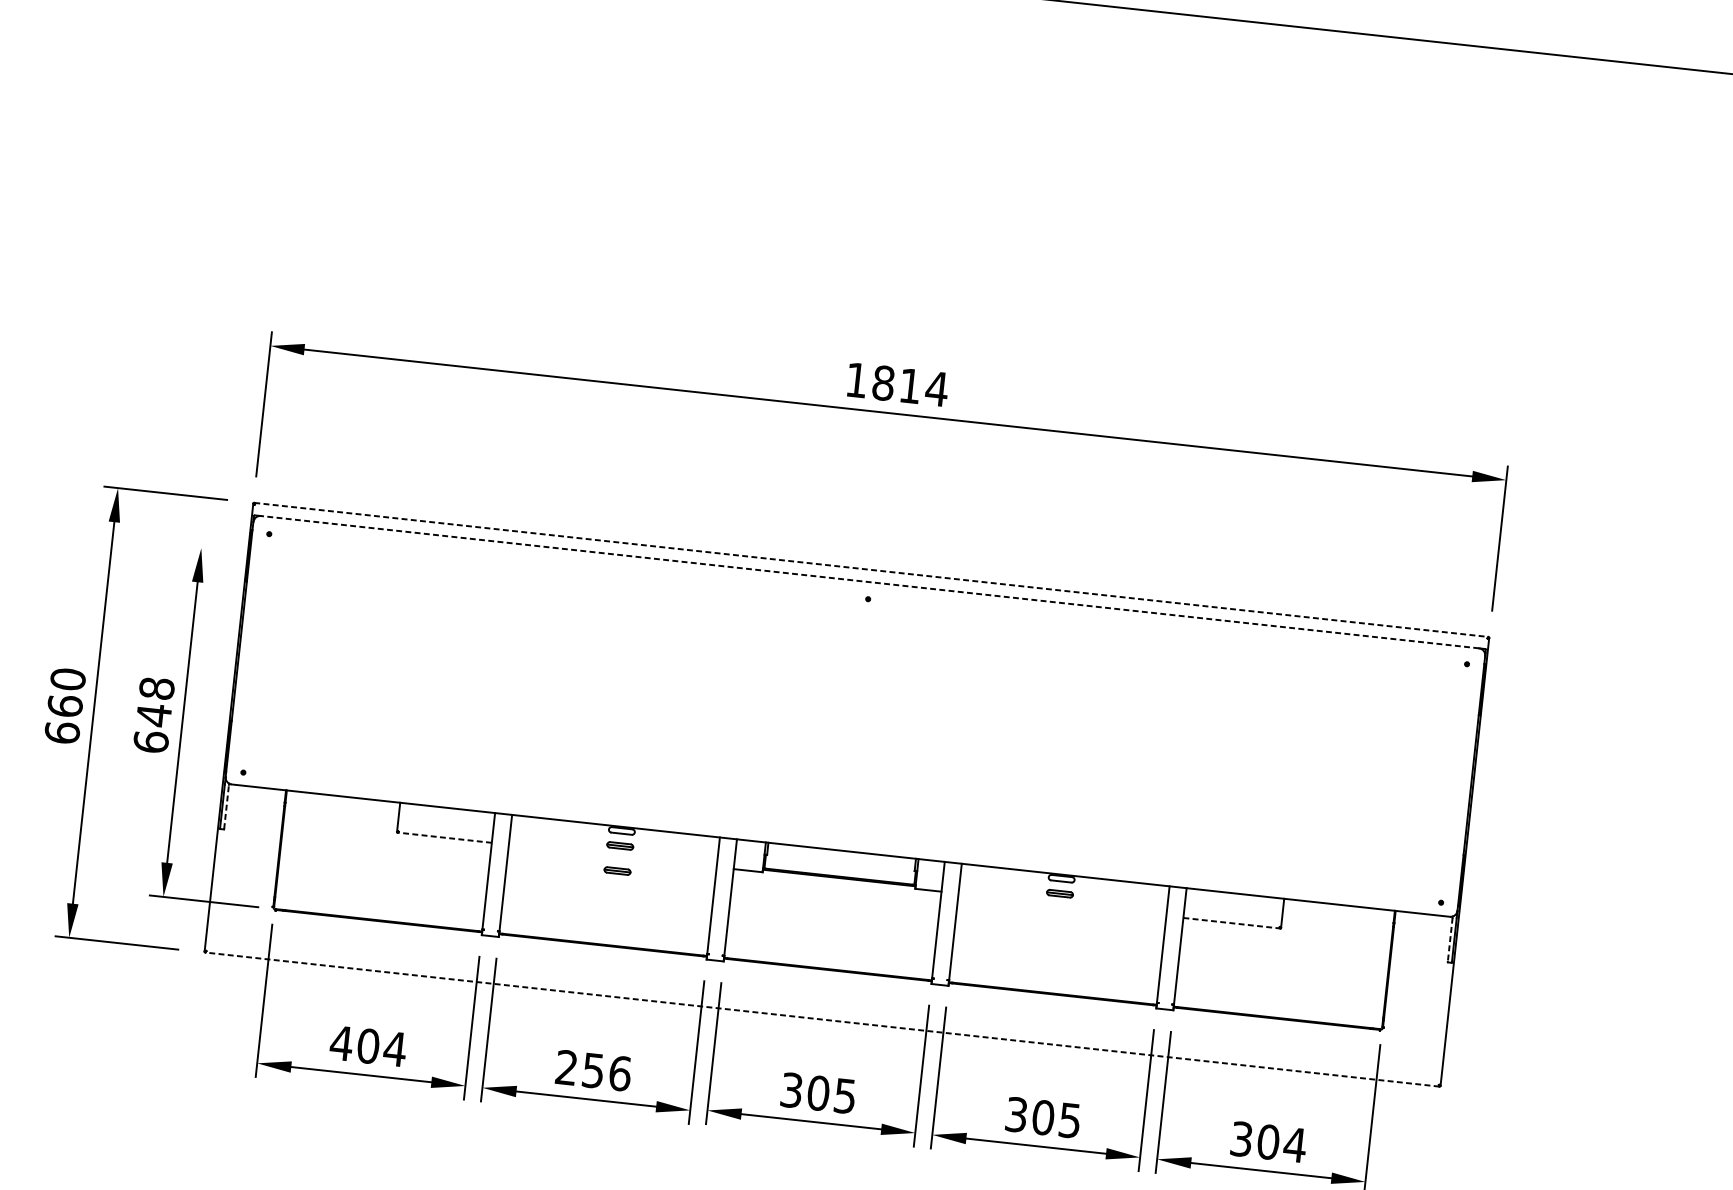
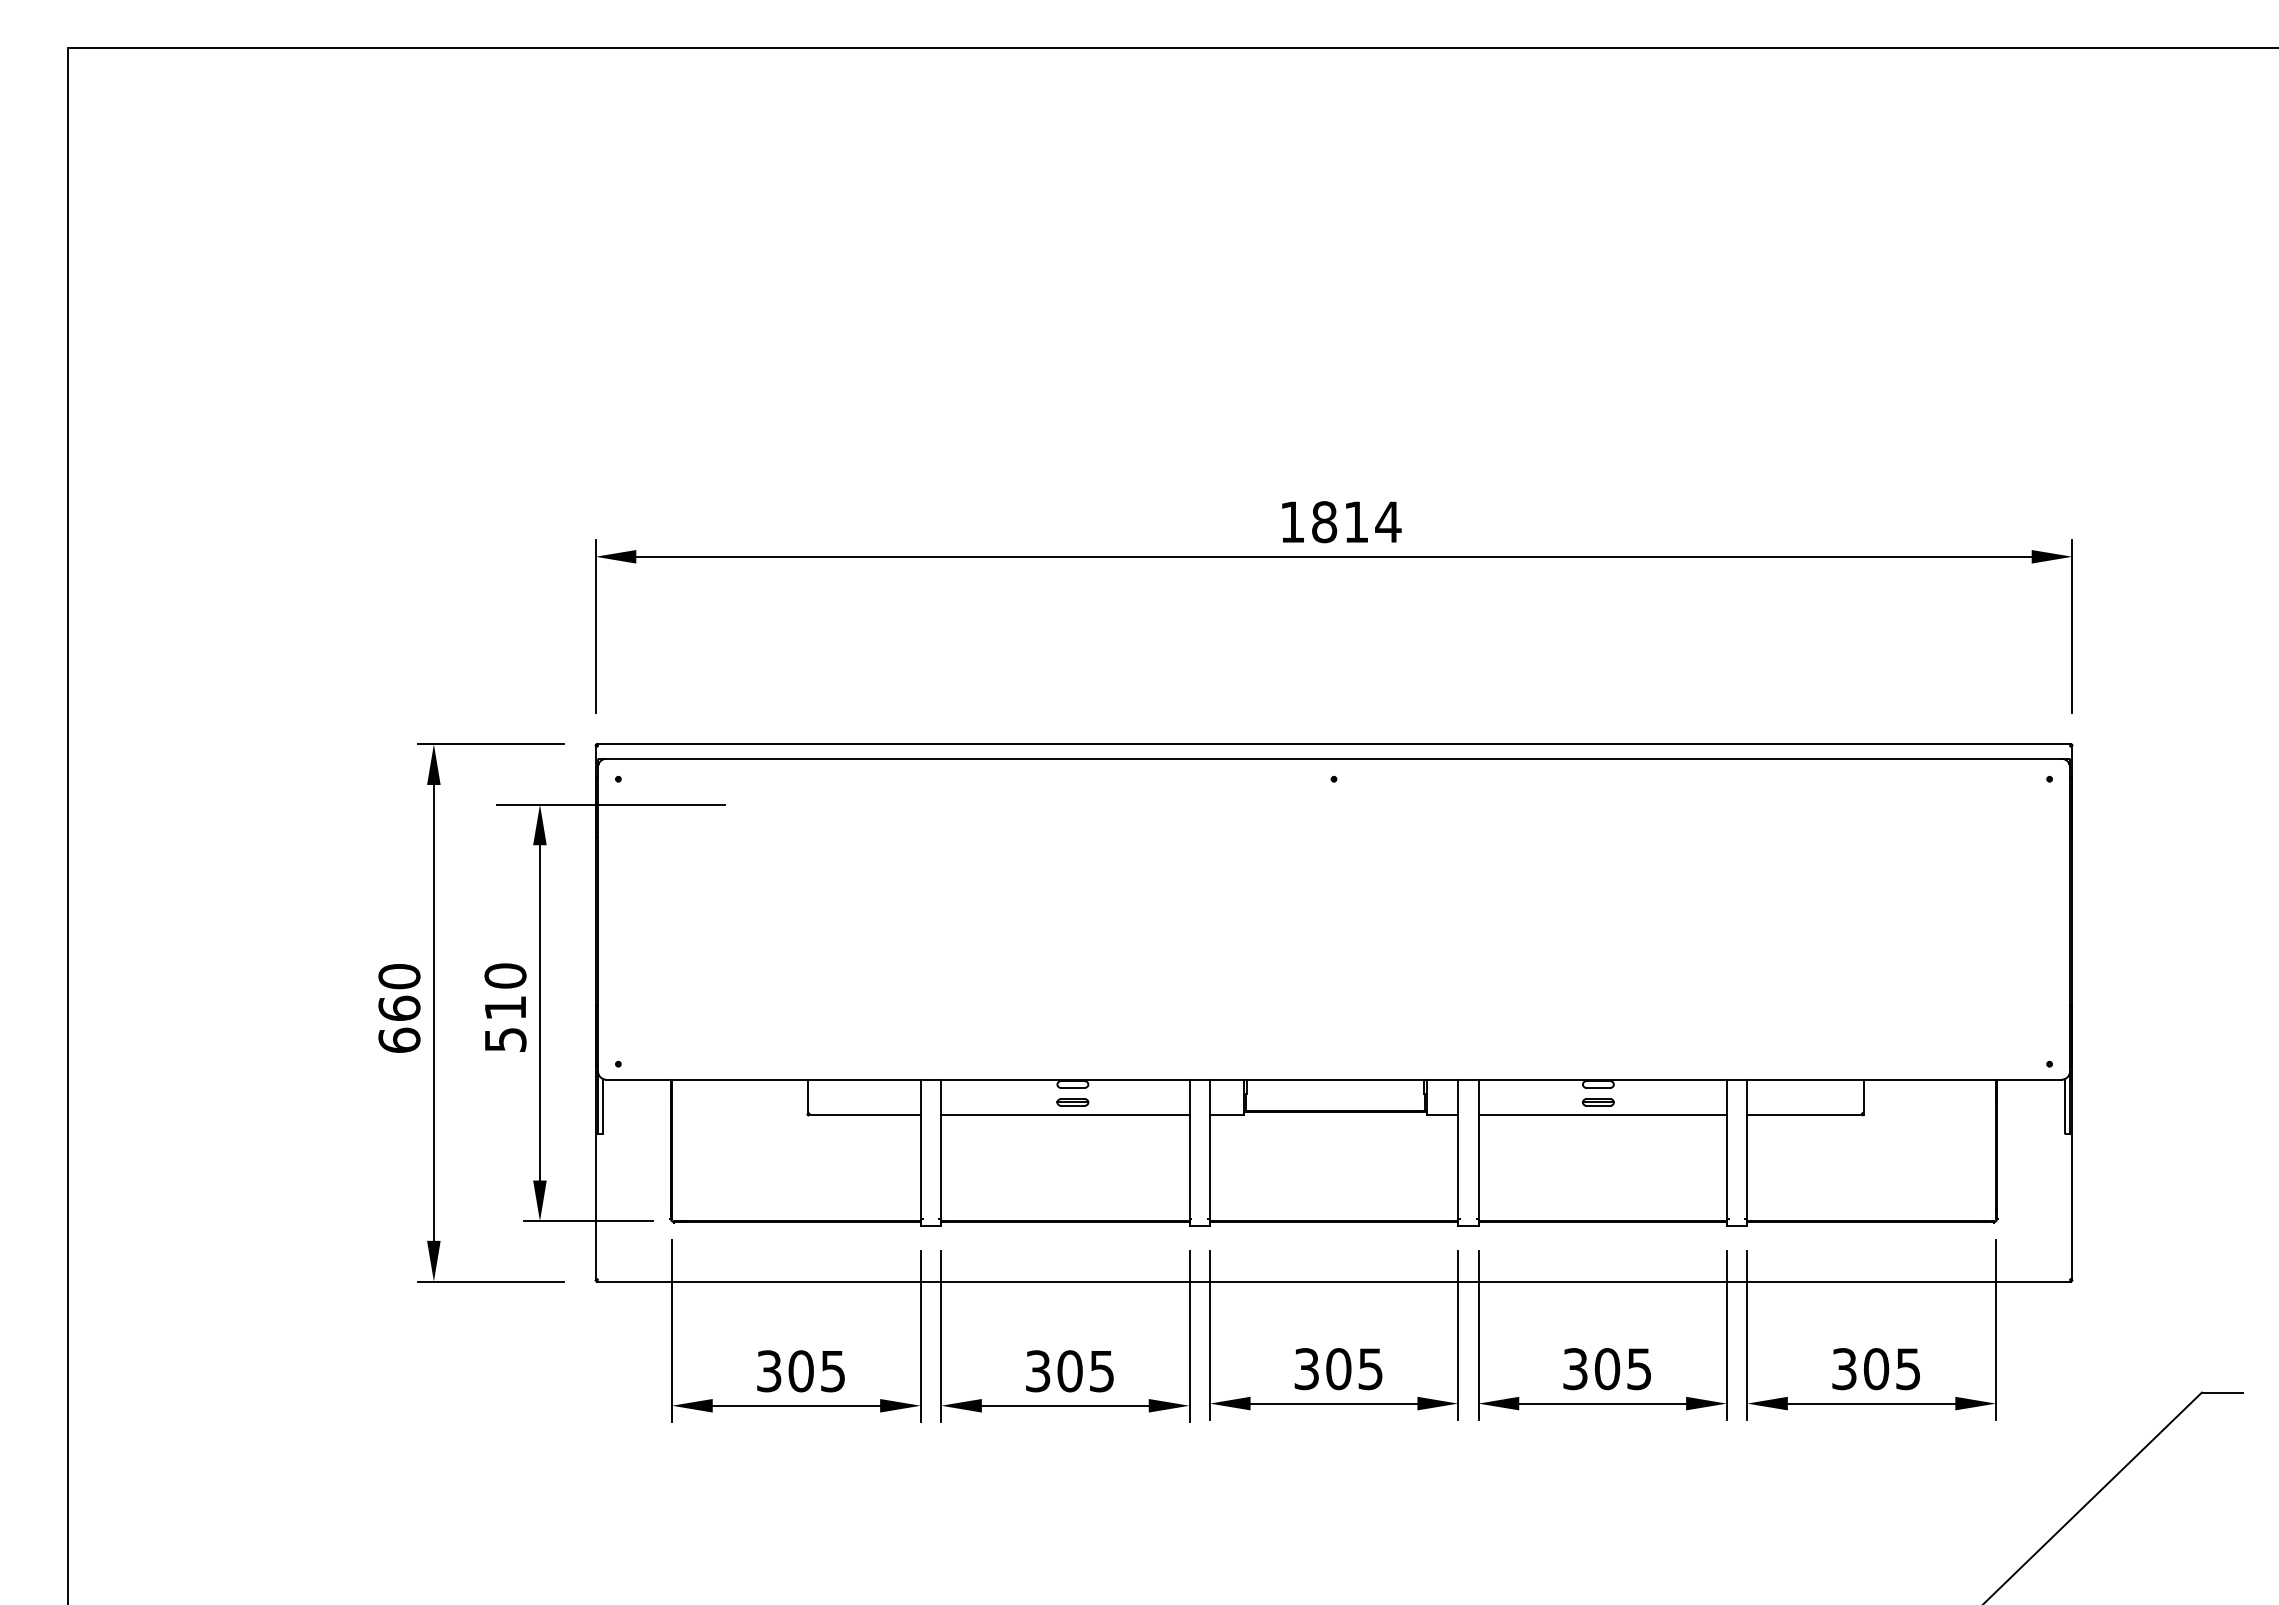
line: (260, 554) -> (610, 804), added
line: (871, 570) -> (1334, 744), dashed -> solid
line: (870, 581) -> (1334, 758), dashed -> solid
text: (154, 714) -> (505, 1007), 648 -> 510
line: (226, 806) -> (602, 1106), dashed -> solid
line: (444, 837) -> (864, 1115), dashed -> solid
line: (612, 856) -> (1065, 1115), added
part: (617, 871) -> (1072, 1132), removed
line: (1062, 905) -> (1602, 1115), added
line: (1232, 923) -> (1805, 1115), dashed -> solid
line: (1450, 940) -> (2065, 1107), dashed -> solid
line: (822, 1019) -> (1333, 1281), dashed -> solid
text: (367, 1046) -> (800, 1371), 404 -> 305
text: (593, 1070) -> (1070, 1371), 256 -> 305
text: (1295, 1145) -> (1908, 1369), 304 -> 305

